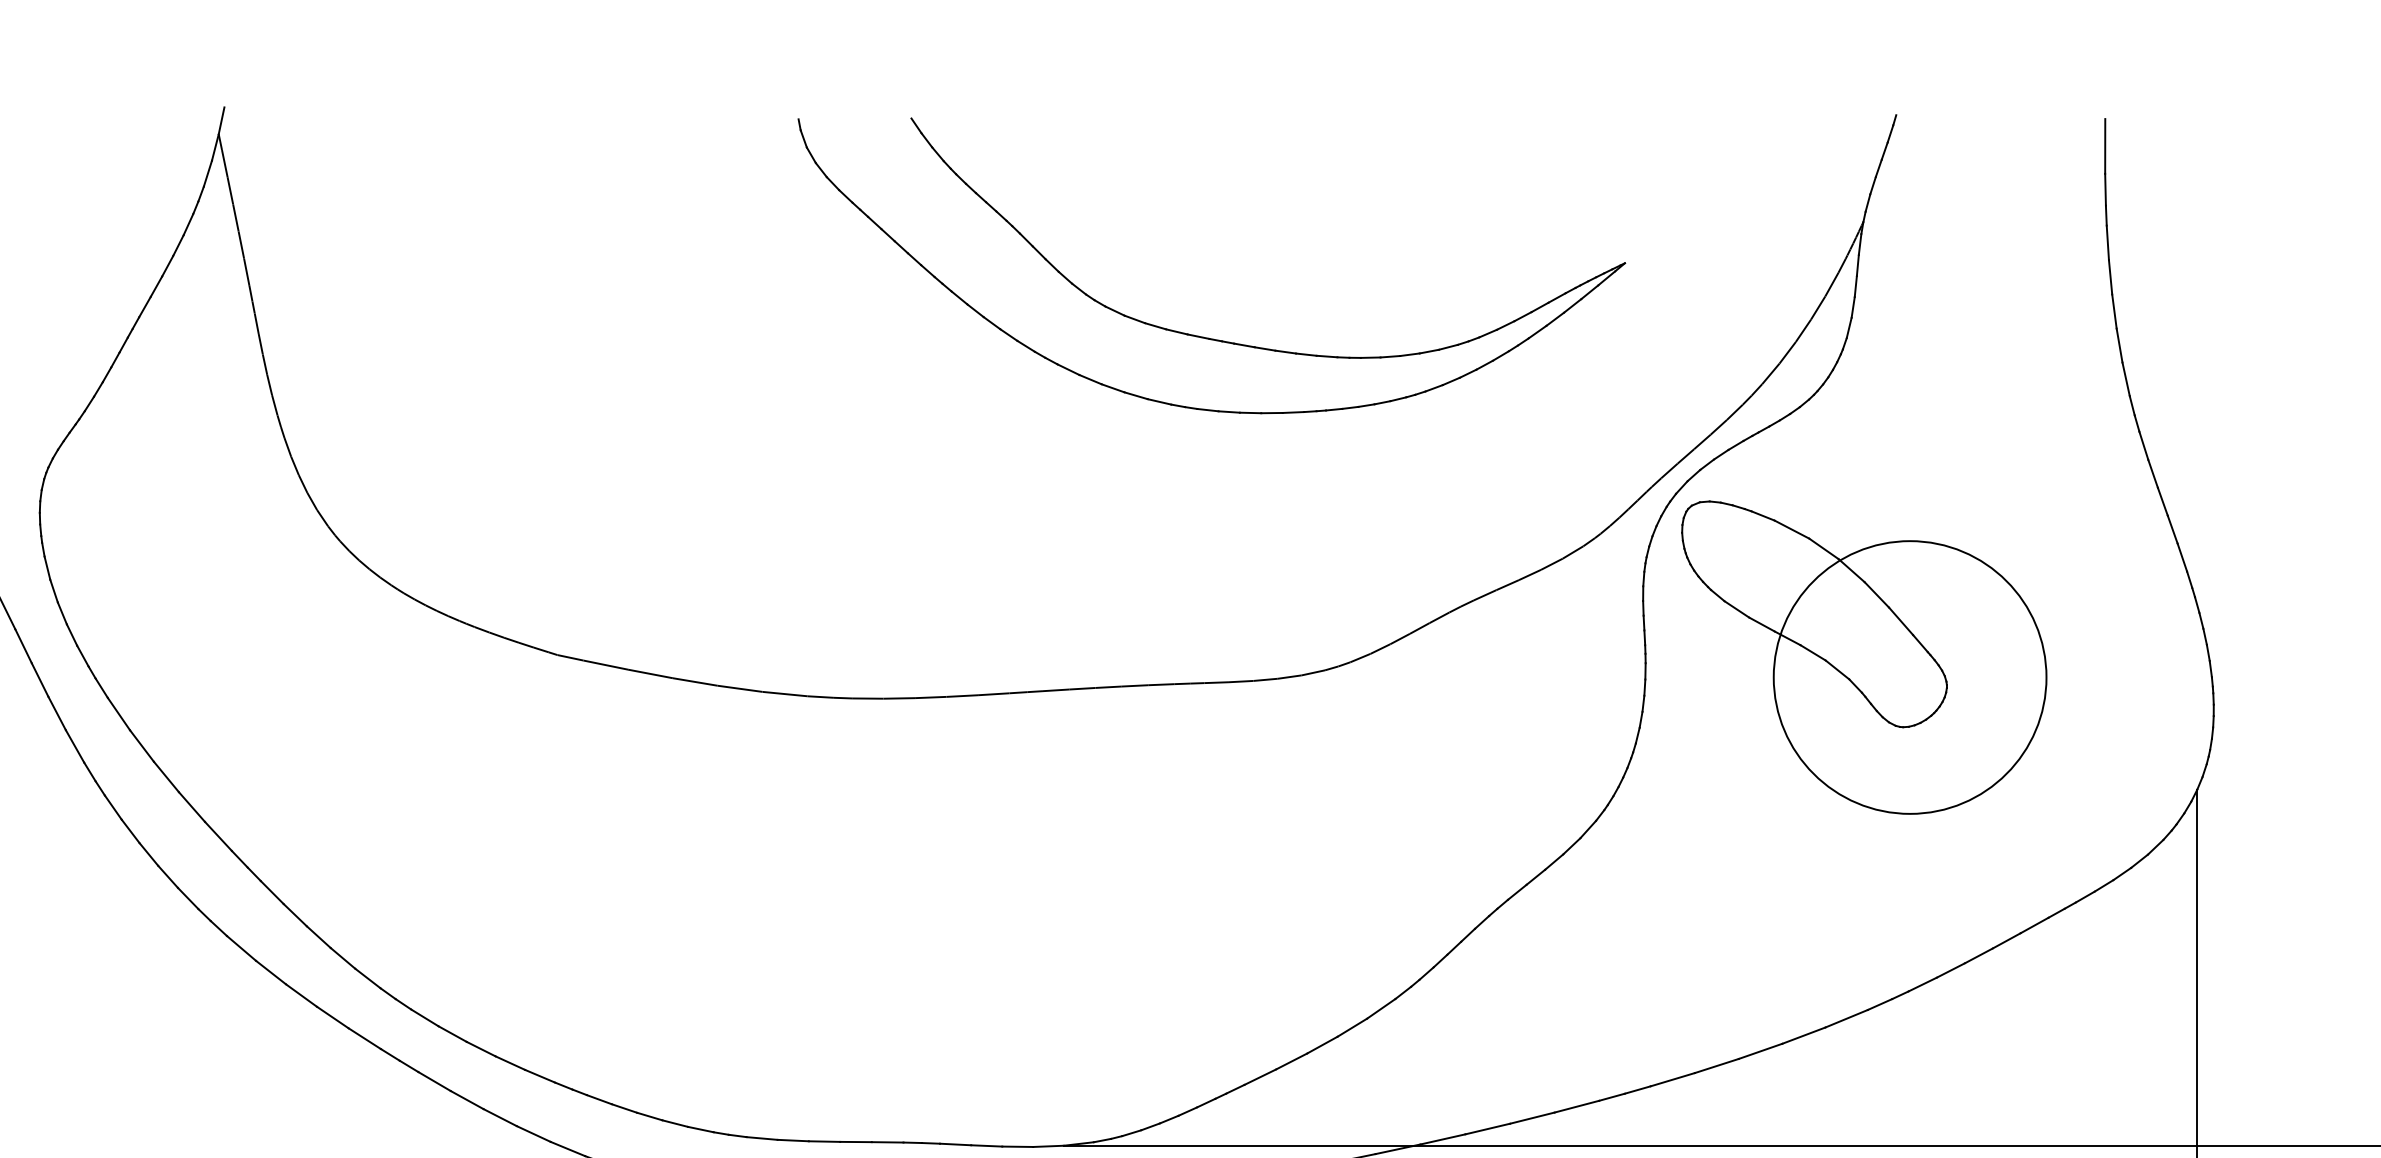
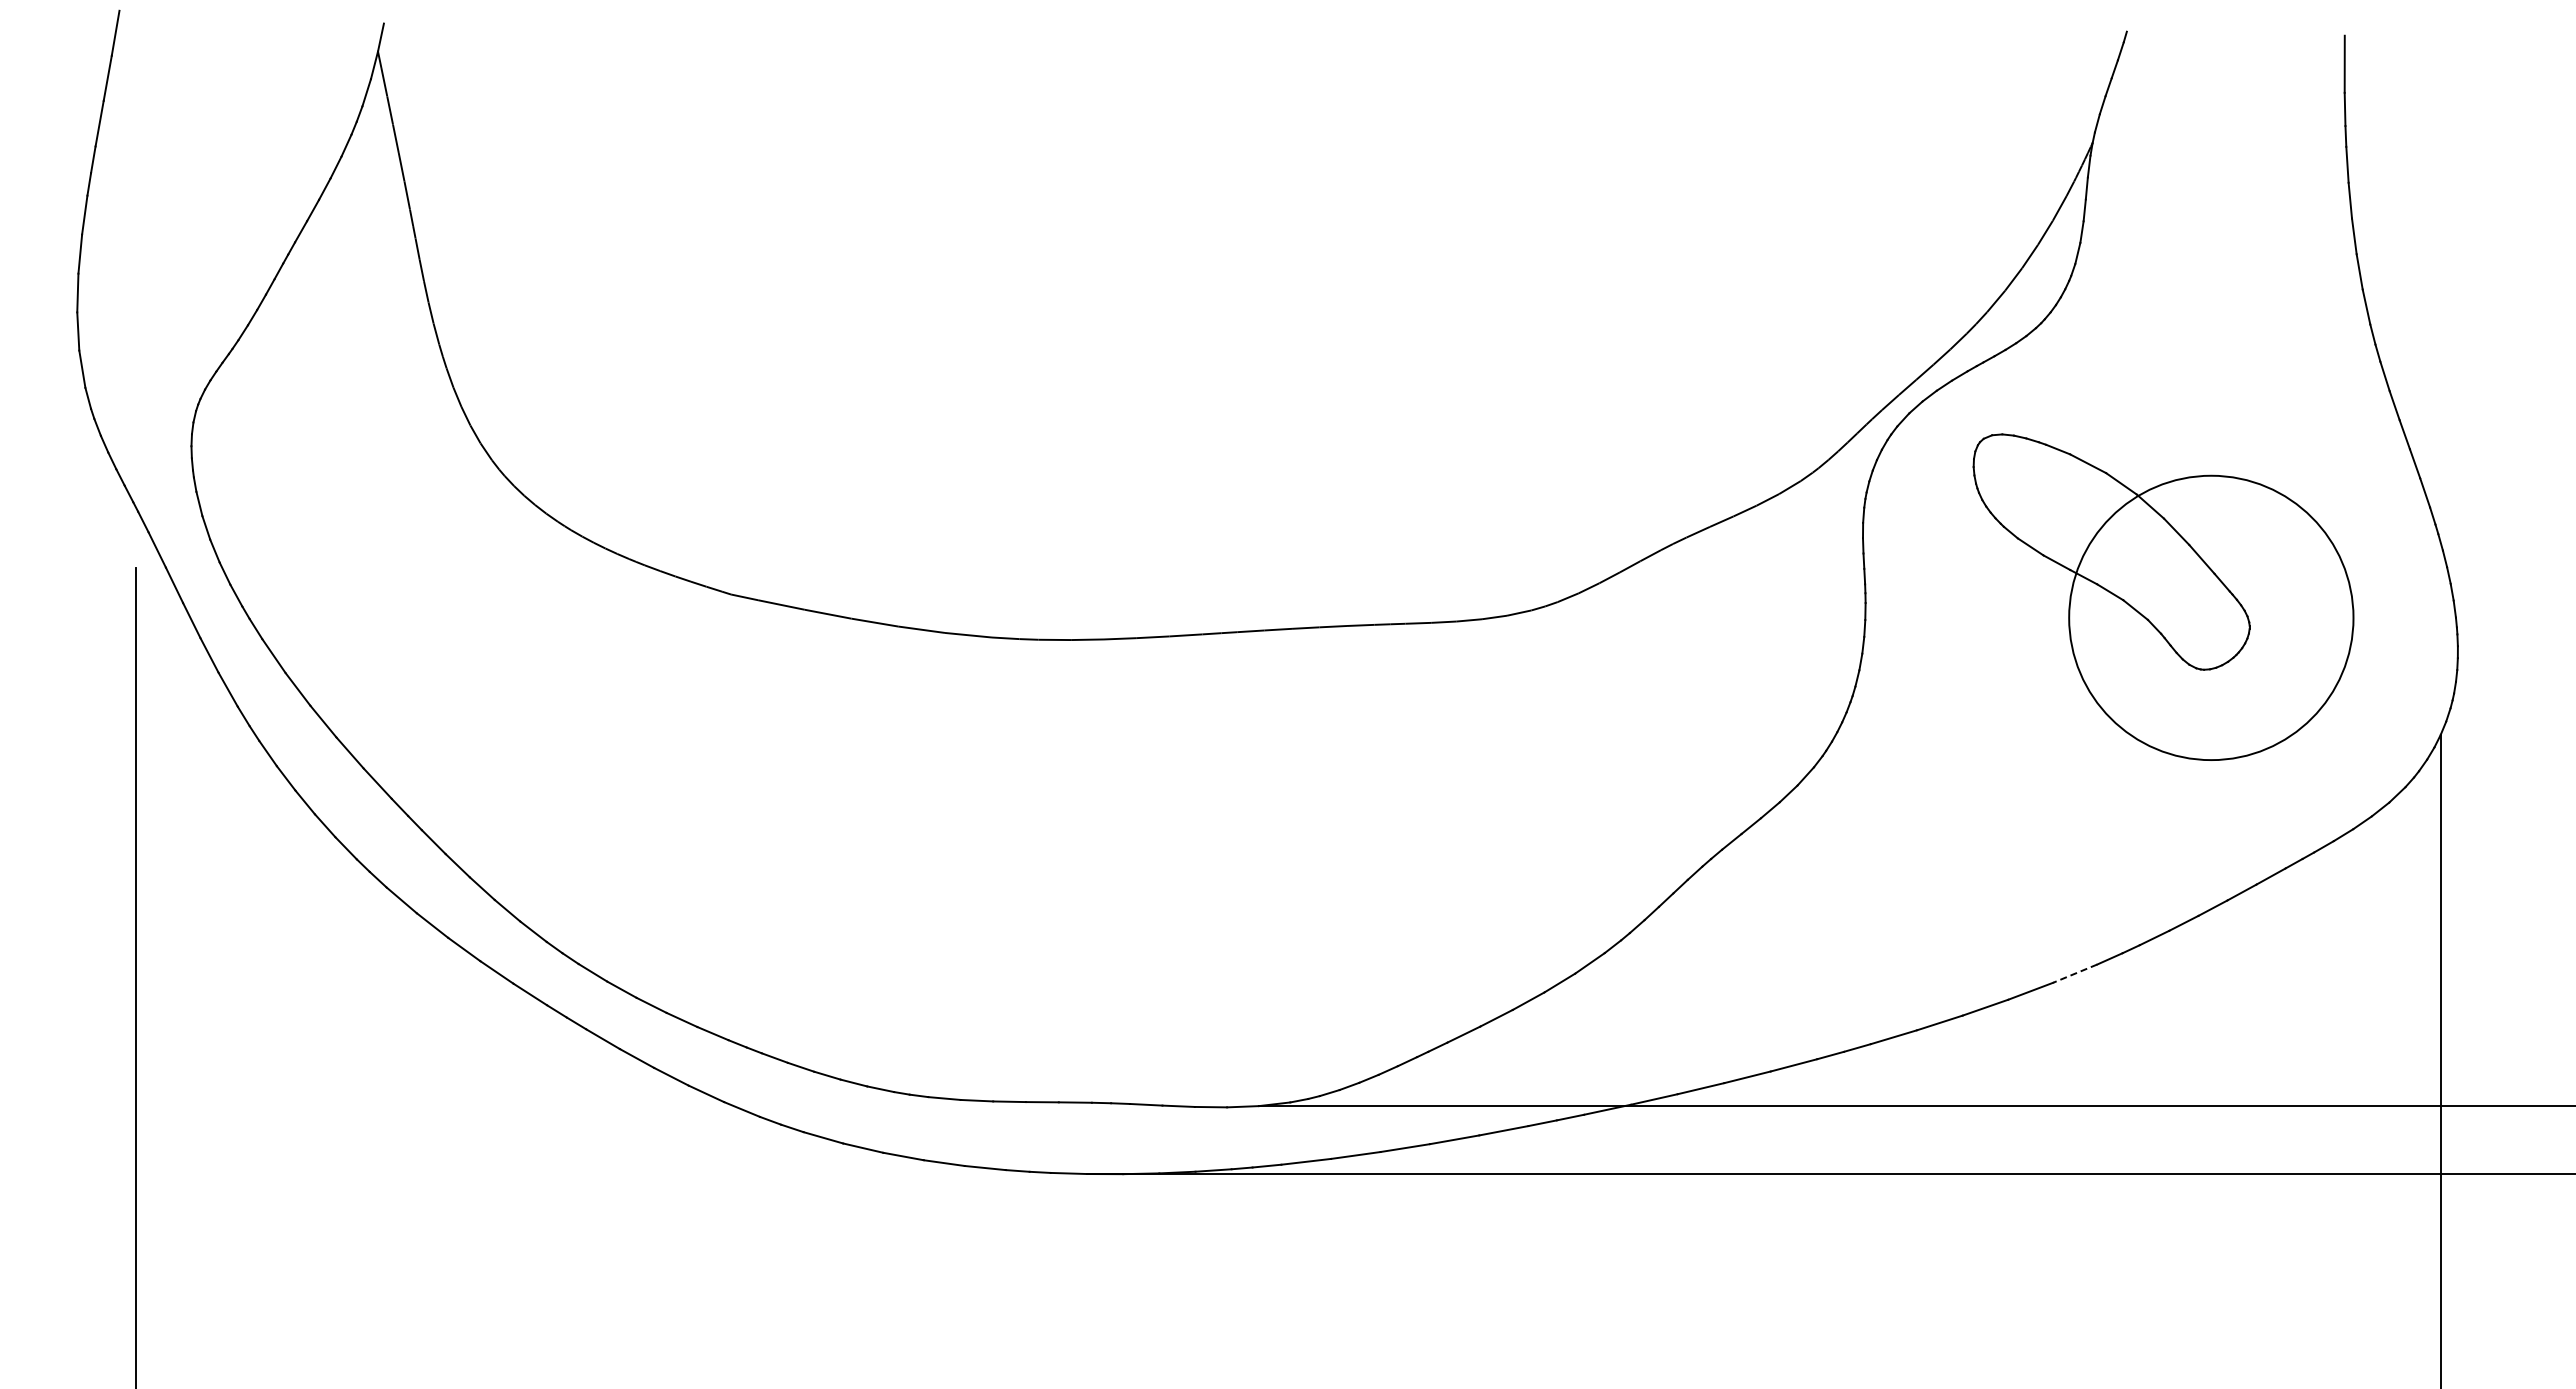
part: (1199, 335) -> (1400, 261), removed
part: (1864, 656) -> (2163, 596), moved
line: (1846, 1018) -> (2075, 973), solid -> dashed

